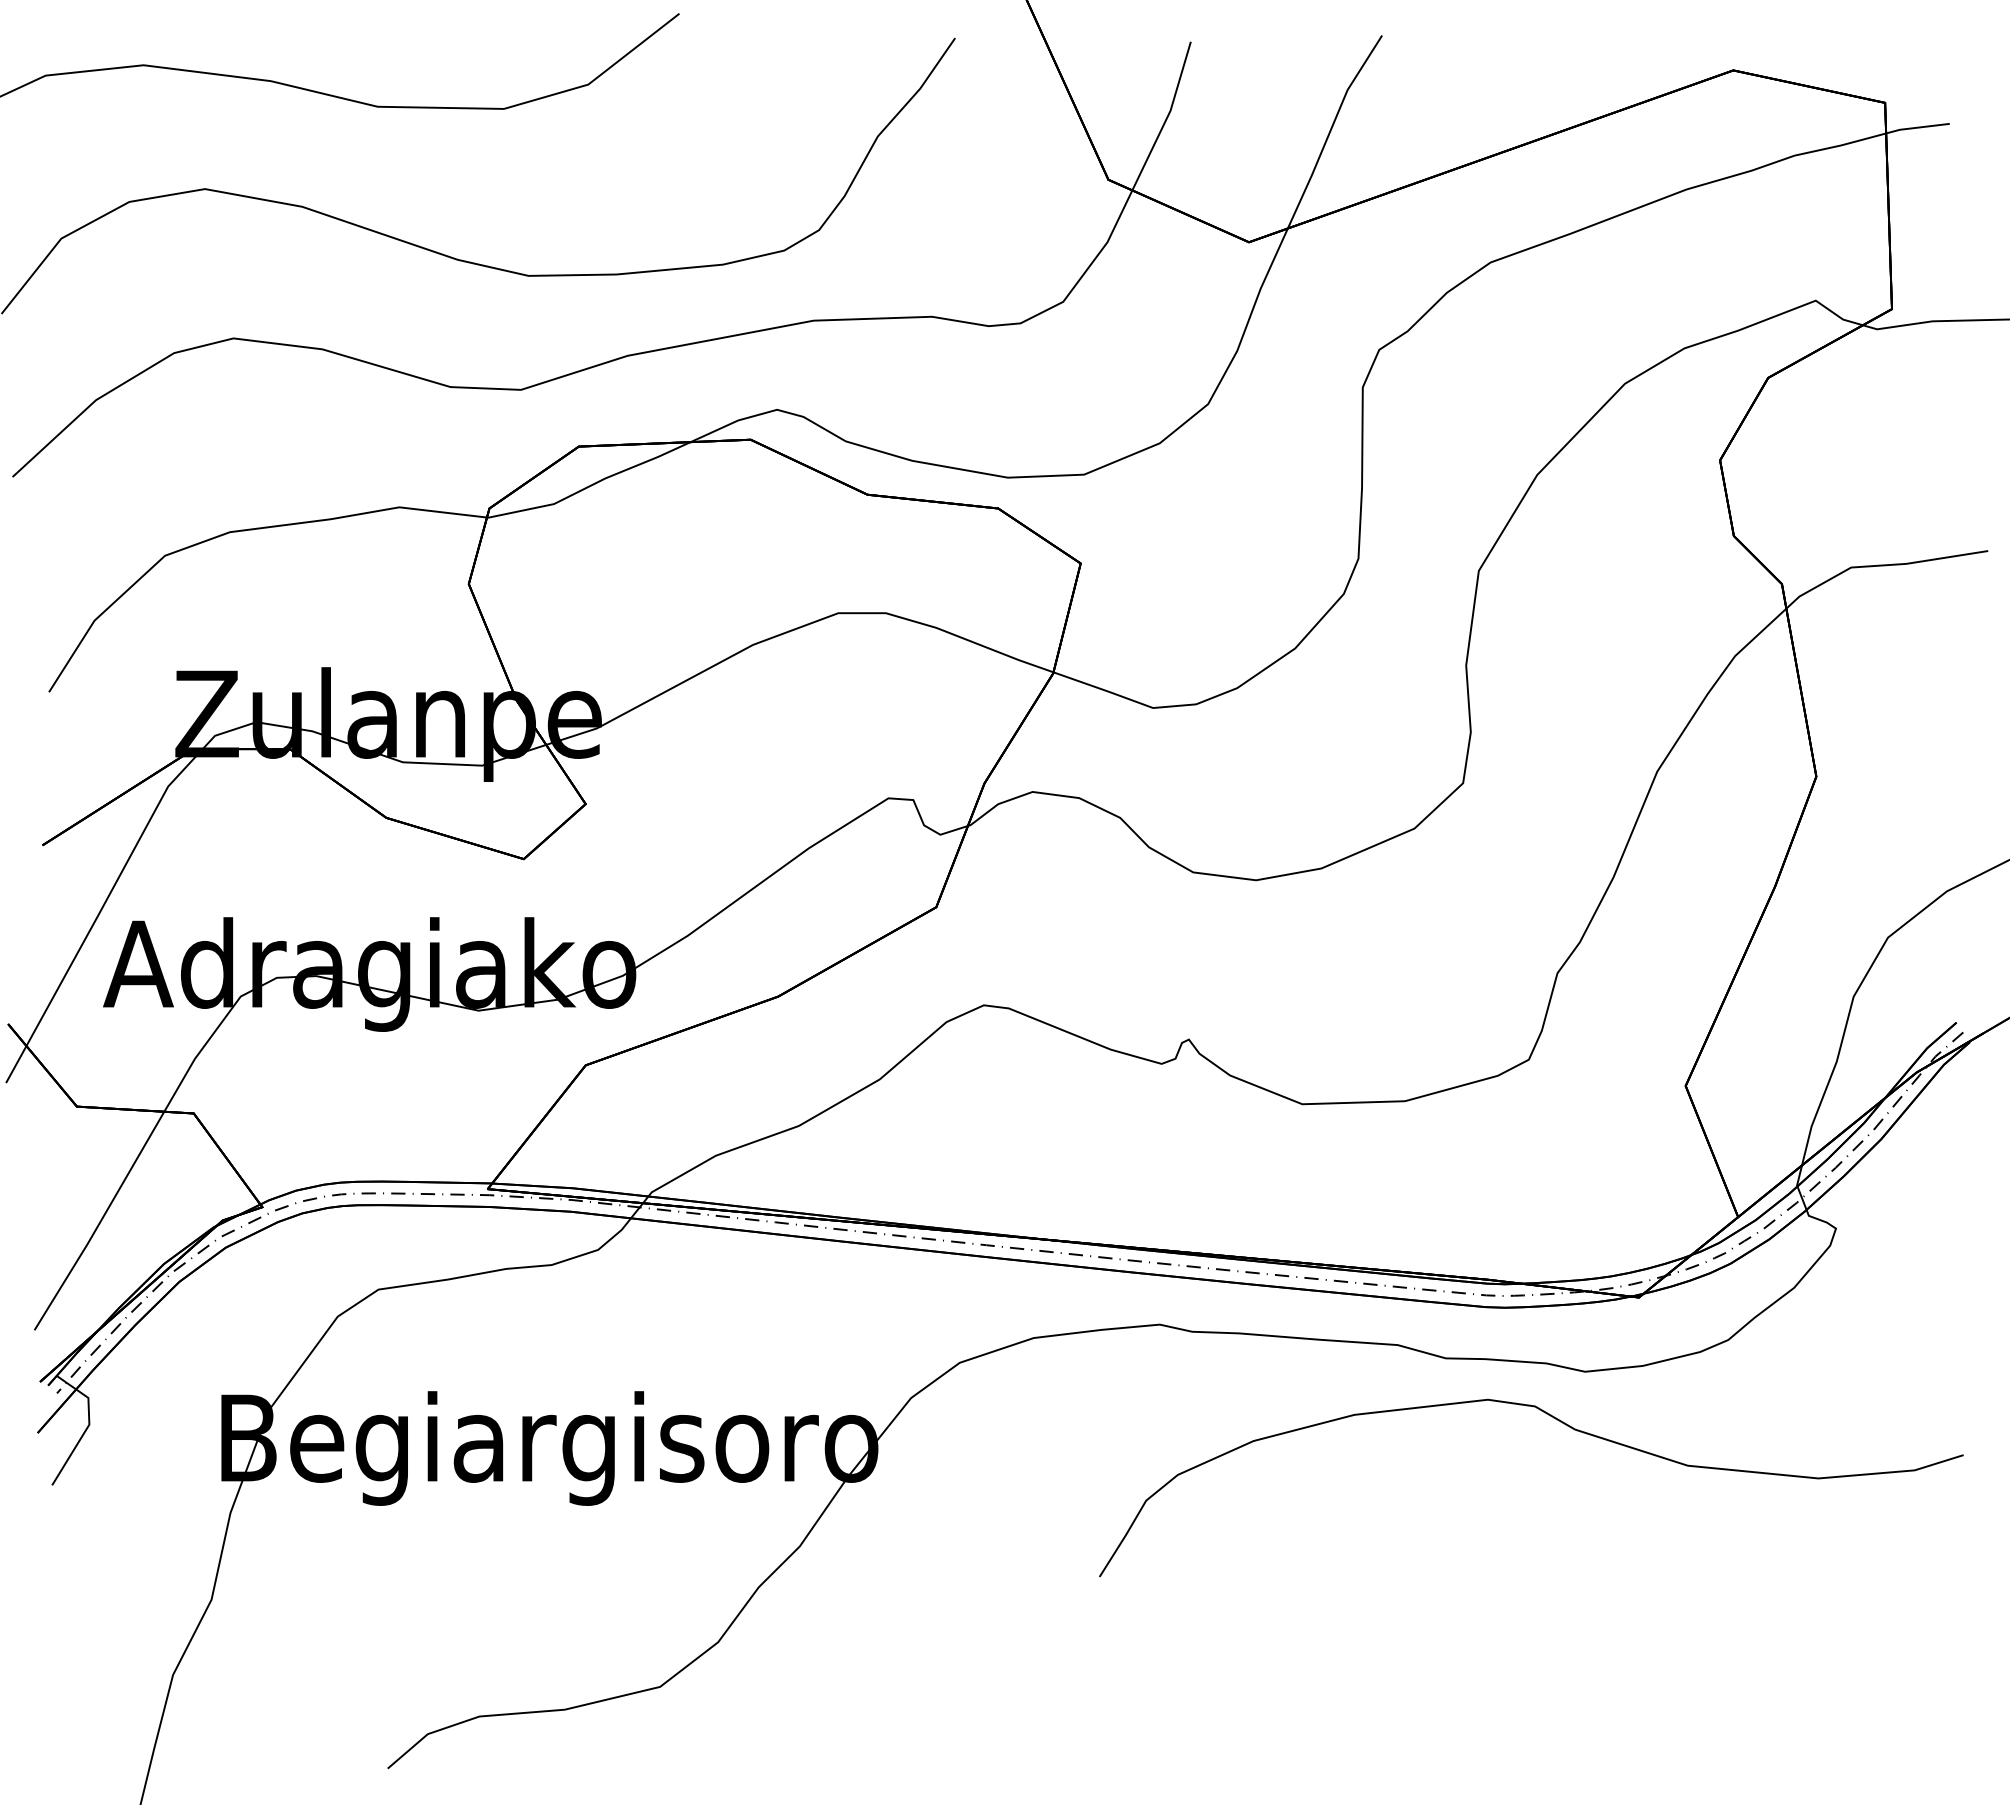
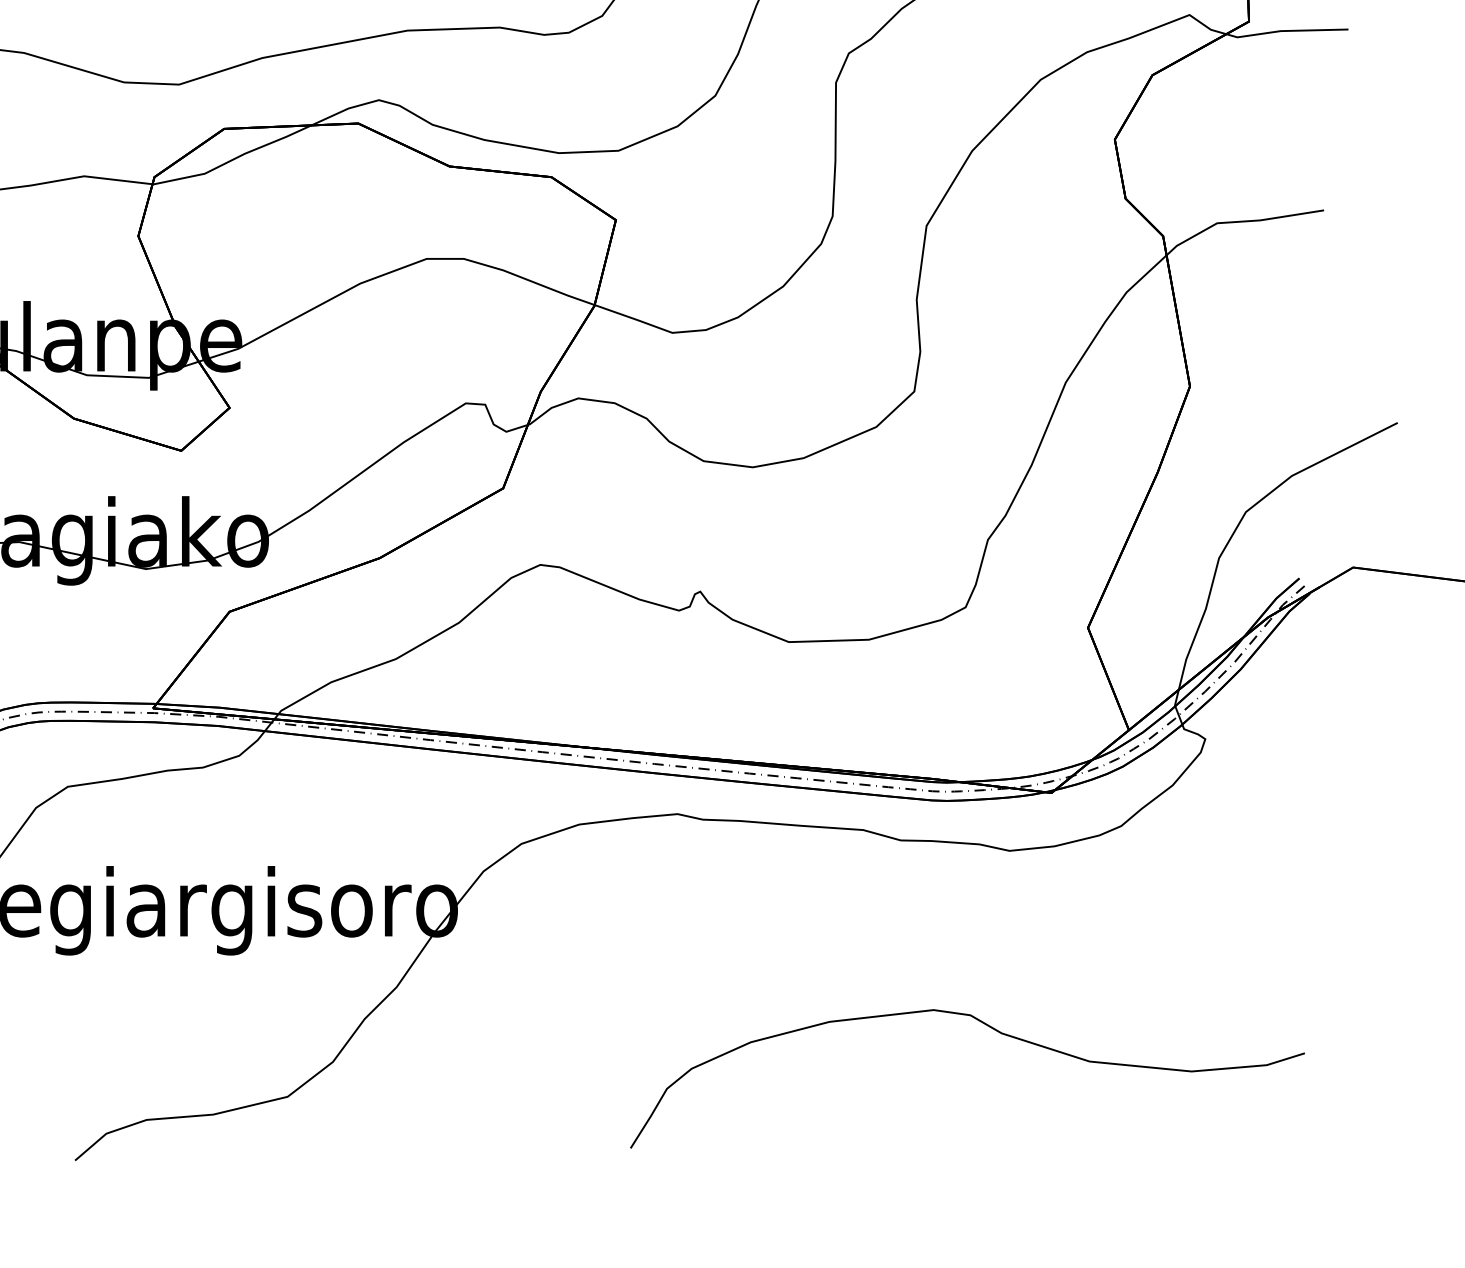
curve: (1565, 1425) -> (994, 1030), moved

